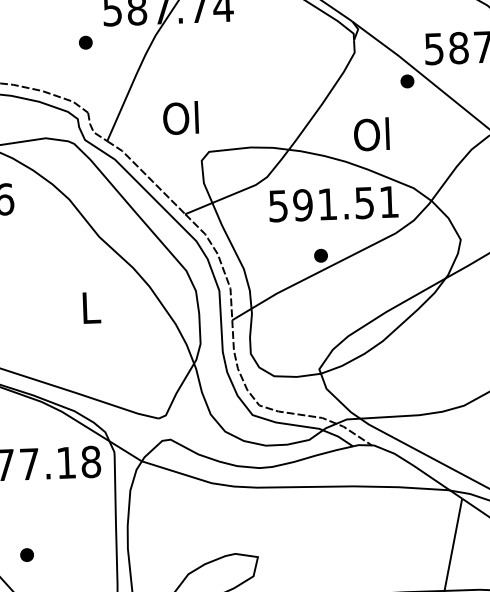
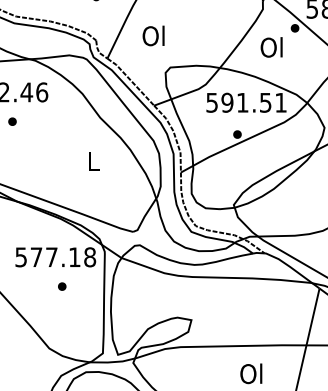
text: (180, 117) -> (153, 35), moved
text: (371, 134) -> (271, 47), moved
part: (27, 554) -> (62, 286), moved

